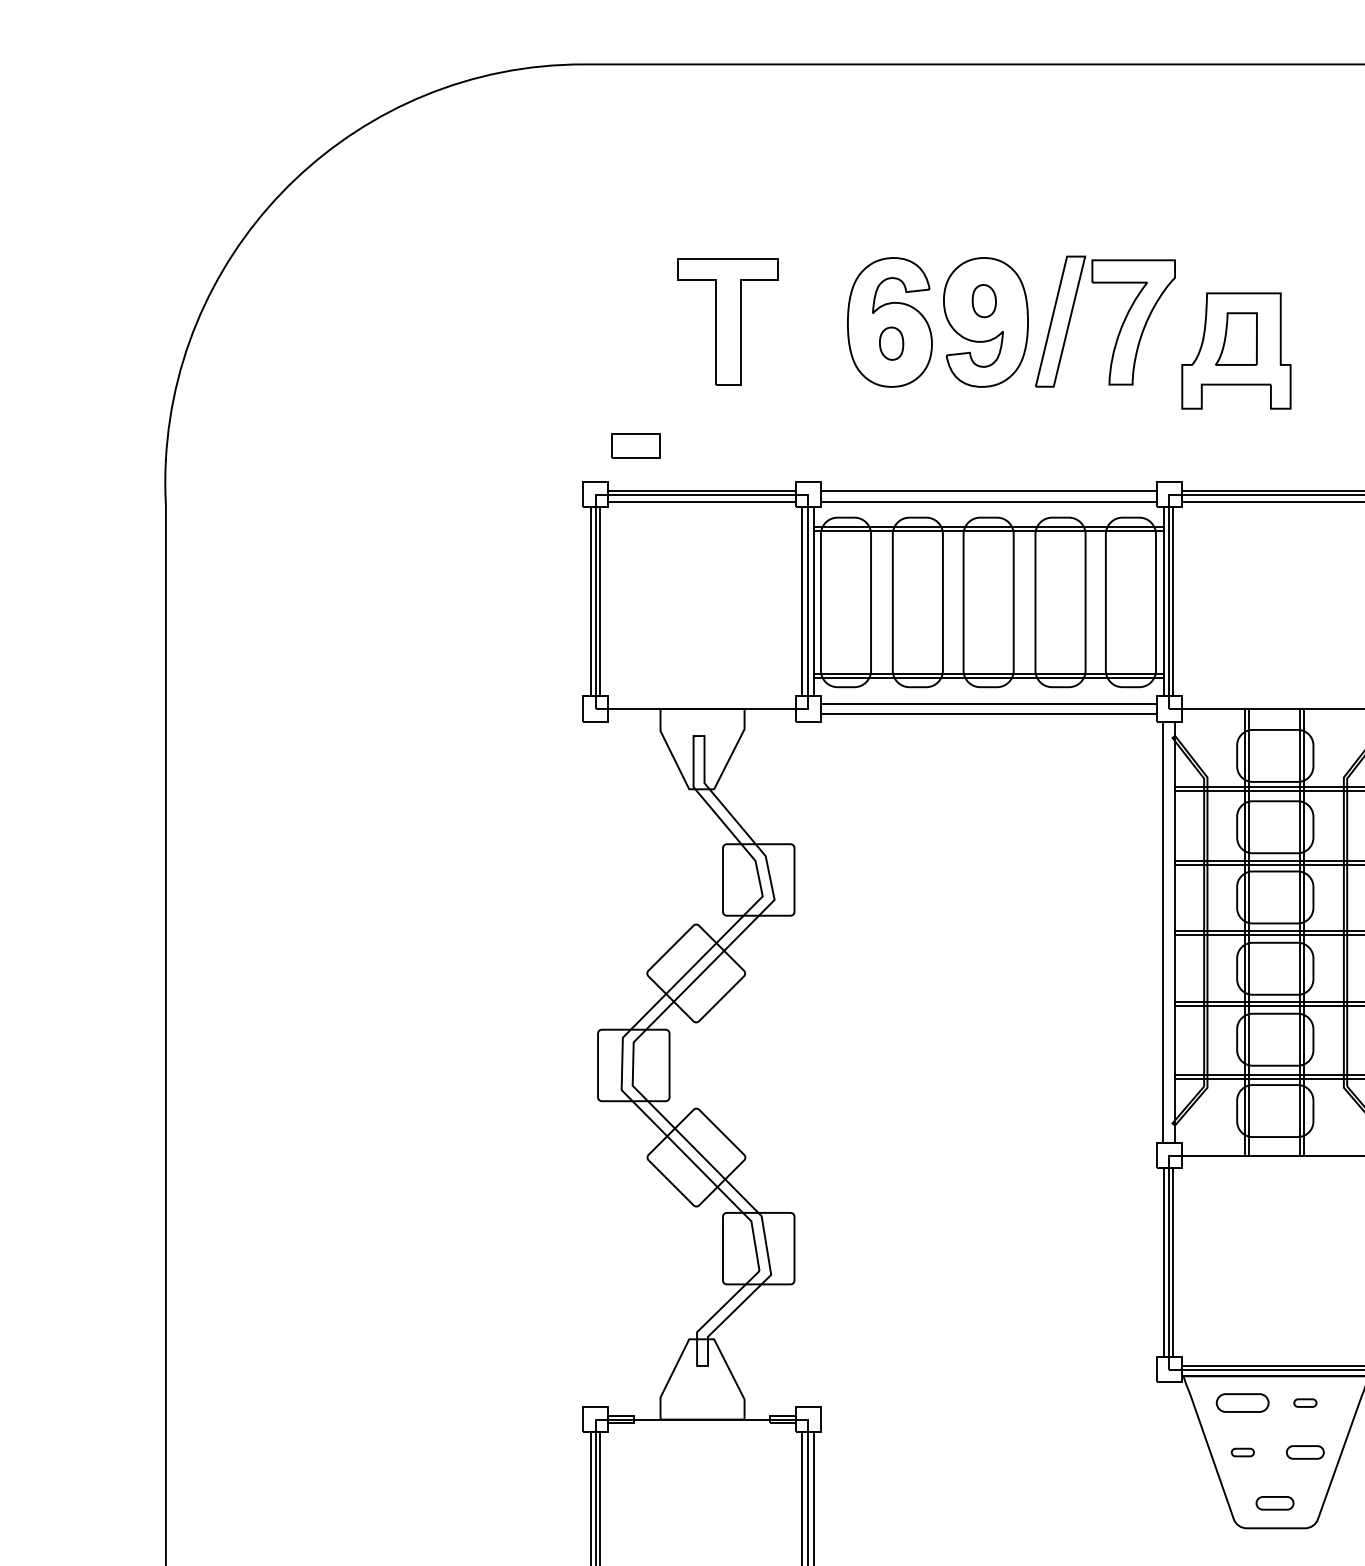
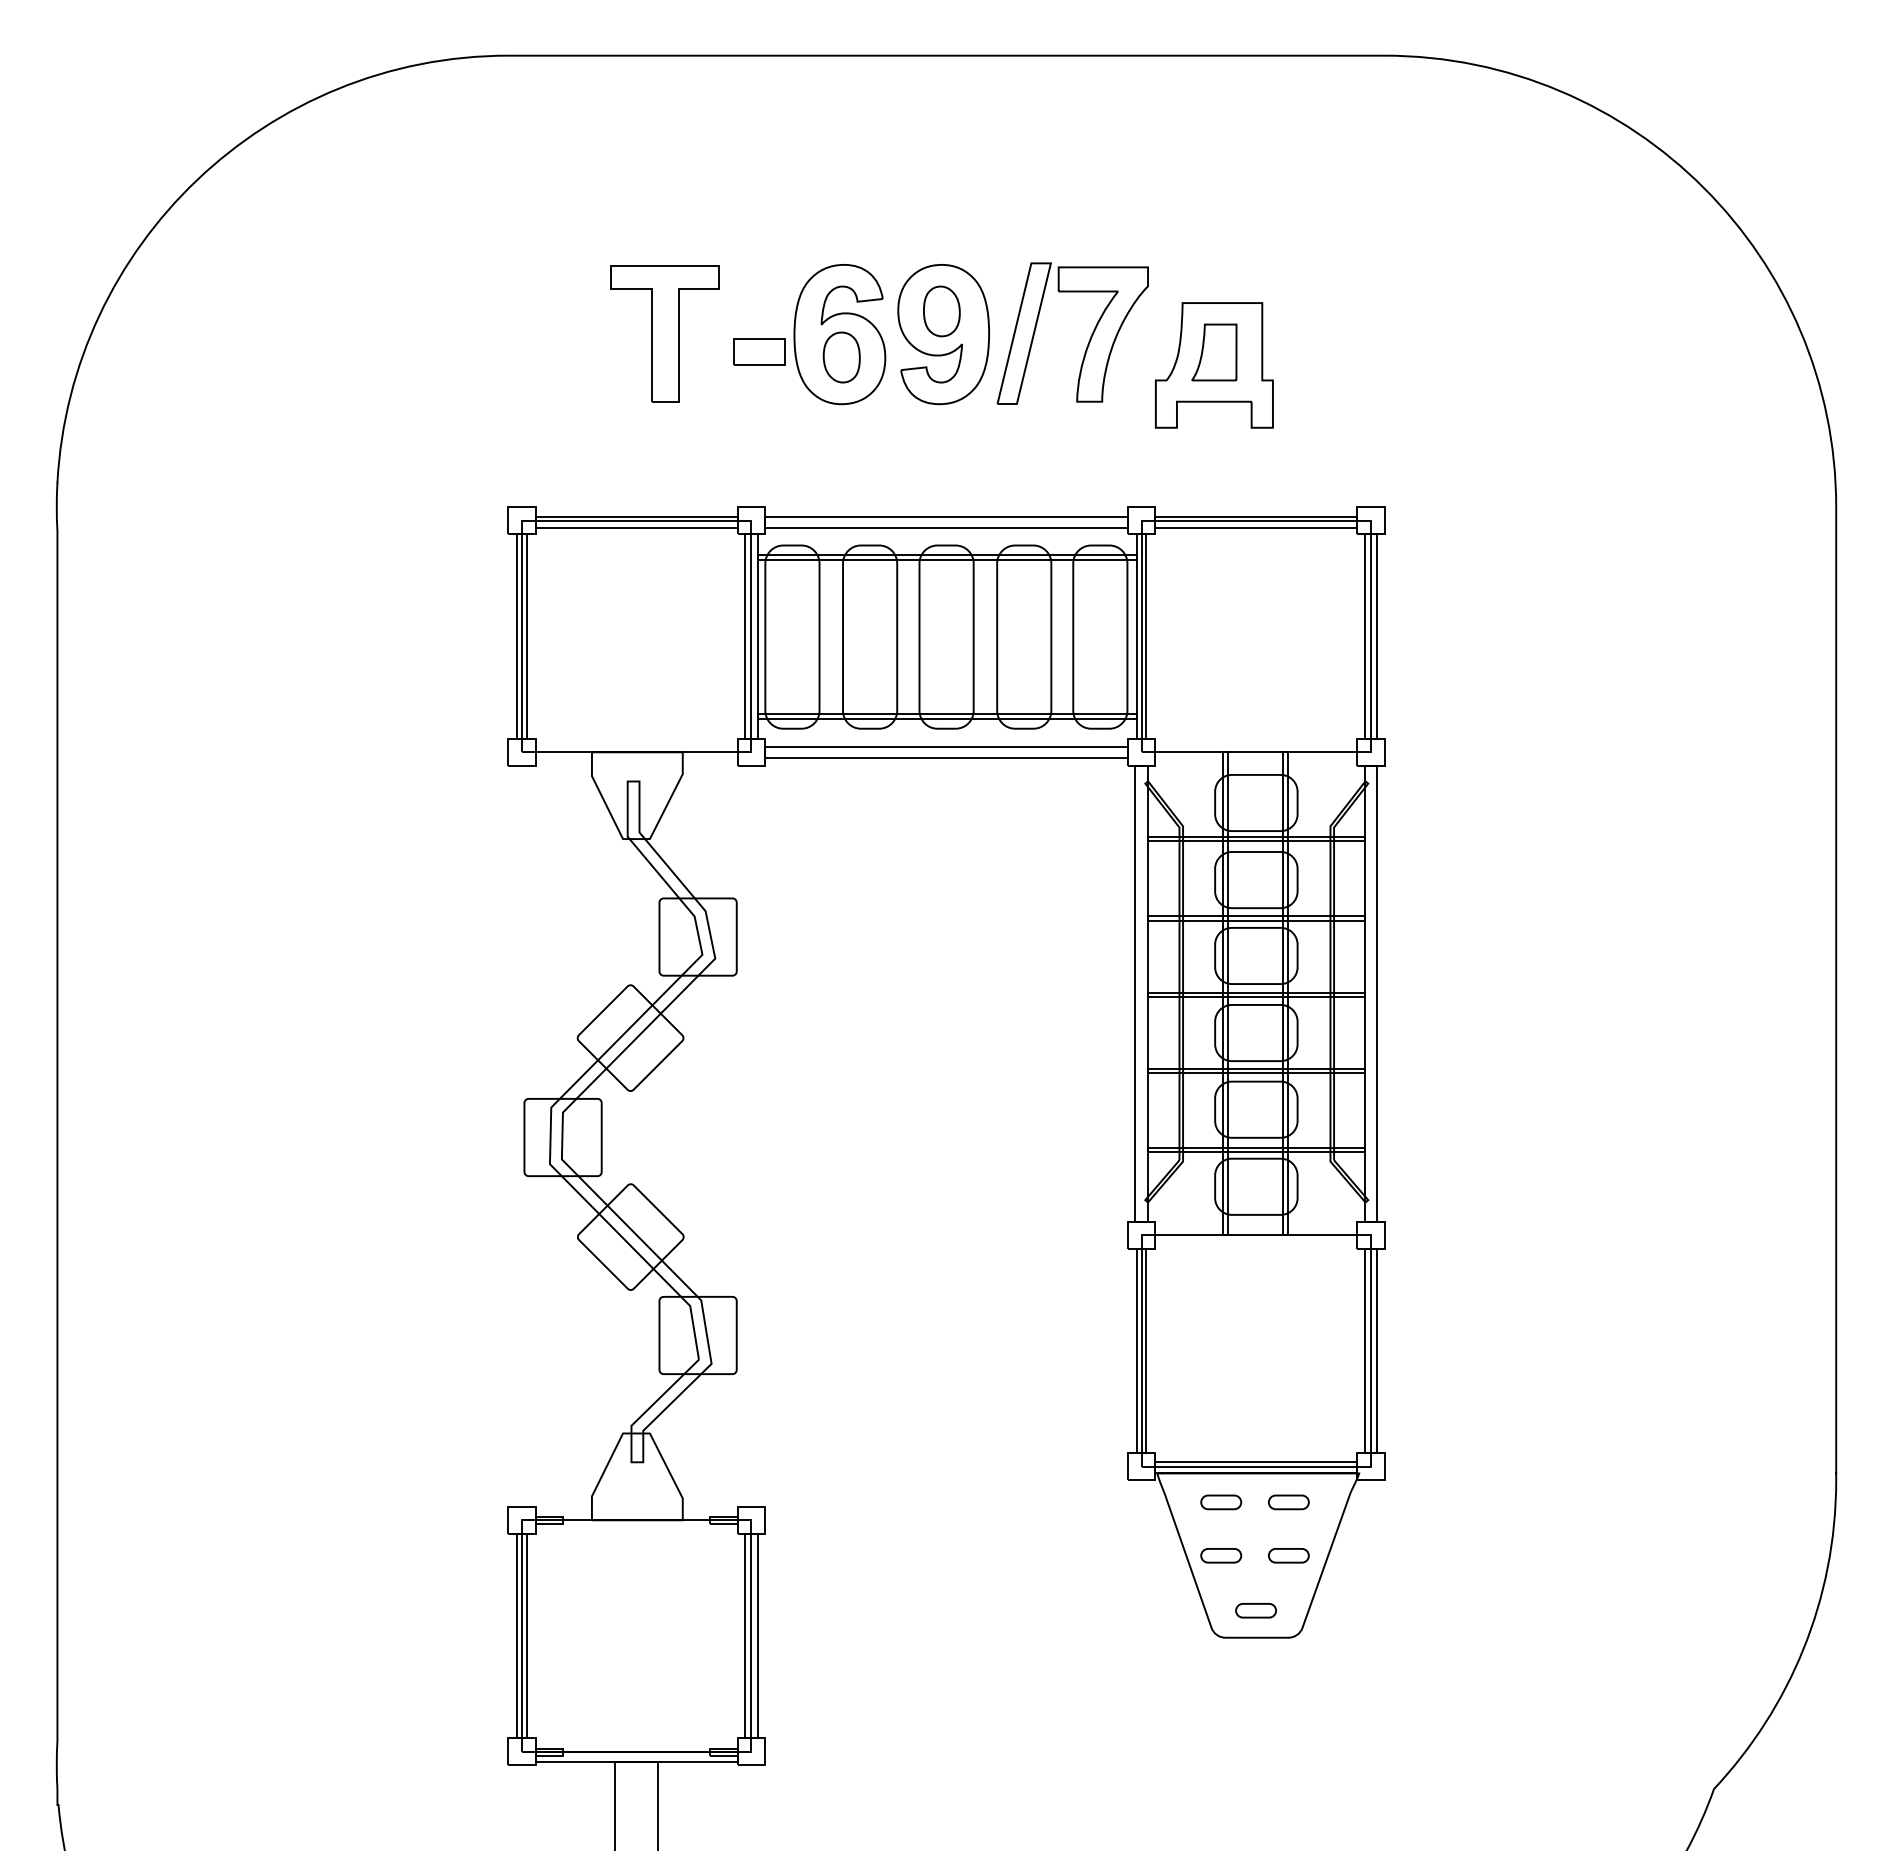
part: (983, 301) -> (941, 311), size x1.43
part: (891, 343) -> (841, 357), size x1.43
part: (636, 445) -> (759, 351), moved
part: (1243, 1403) -> (1221, 1502), size x0.71
part: (1305, 1403) -> (1288, 1502), size x1.67
part: (1243, 1452) -> (1221, 1555), size x1.67

